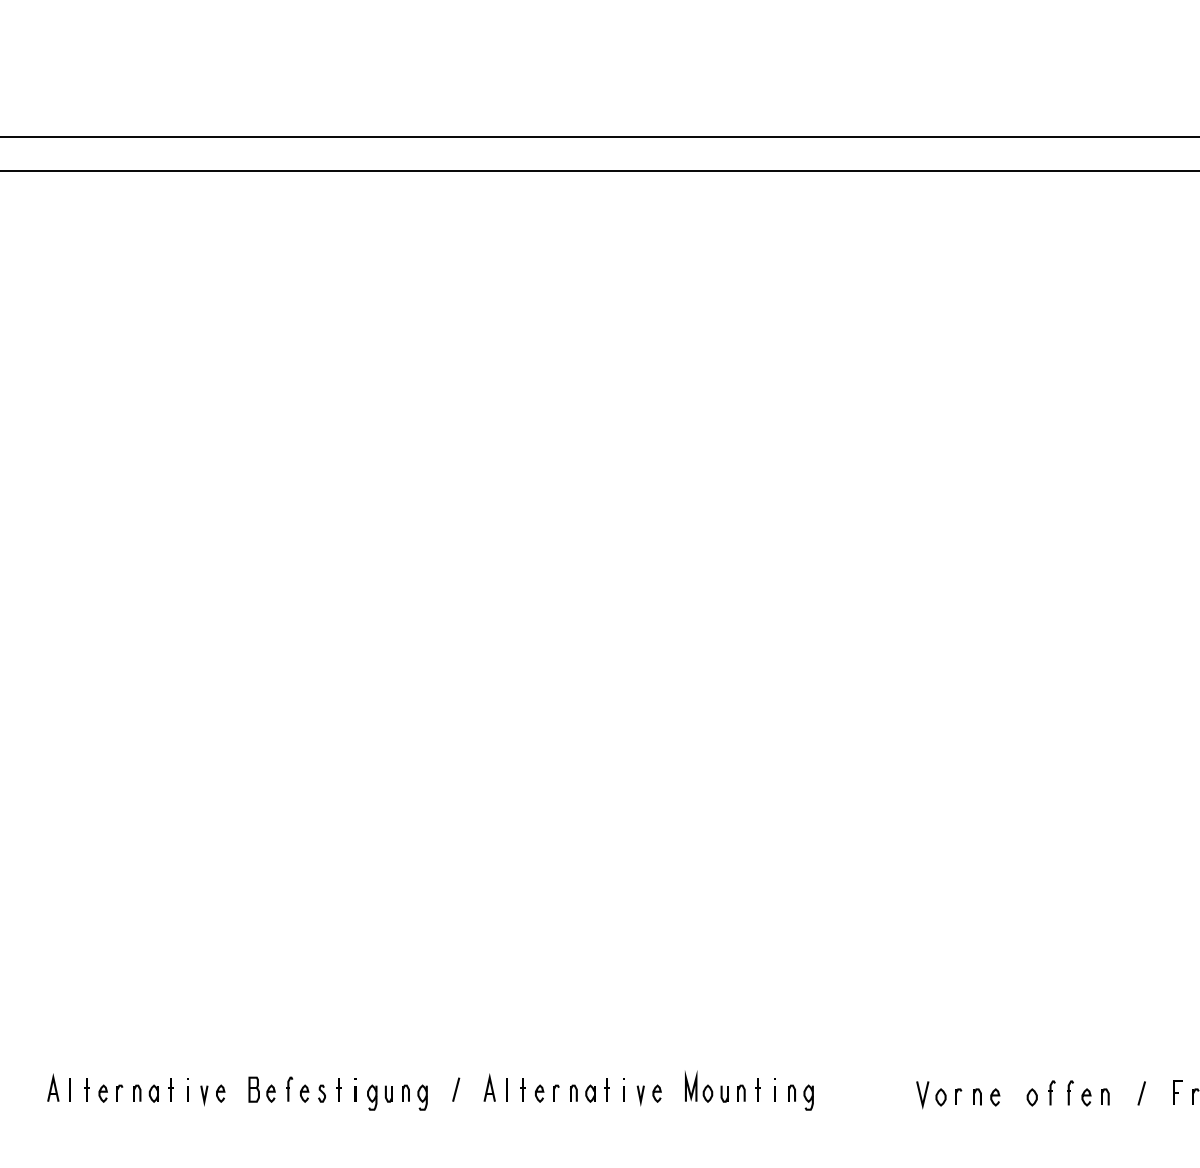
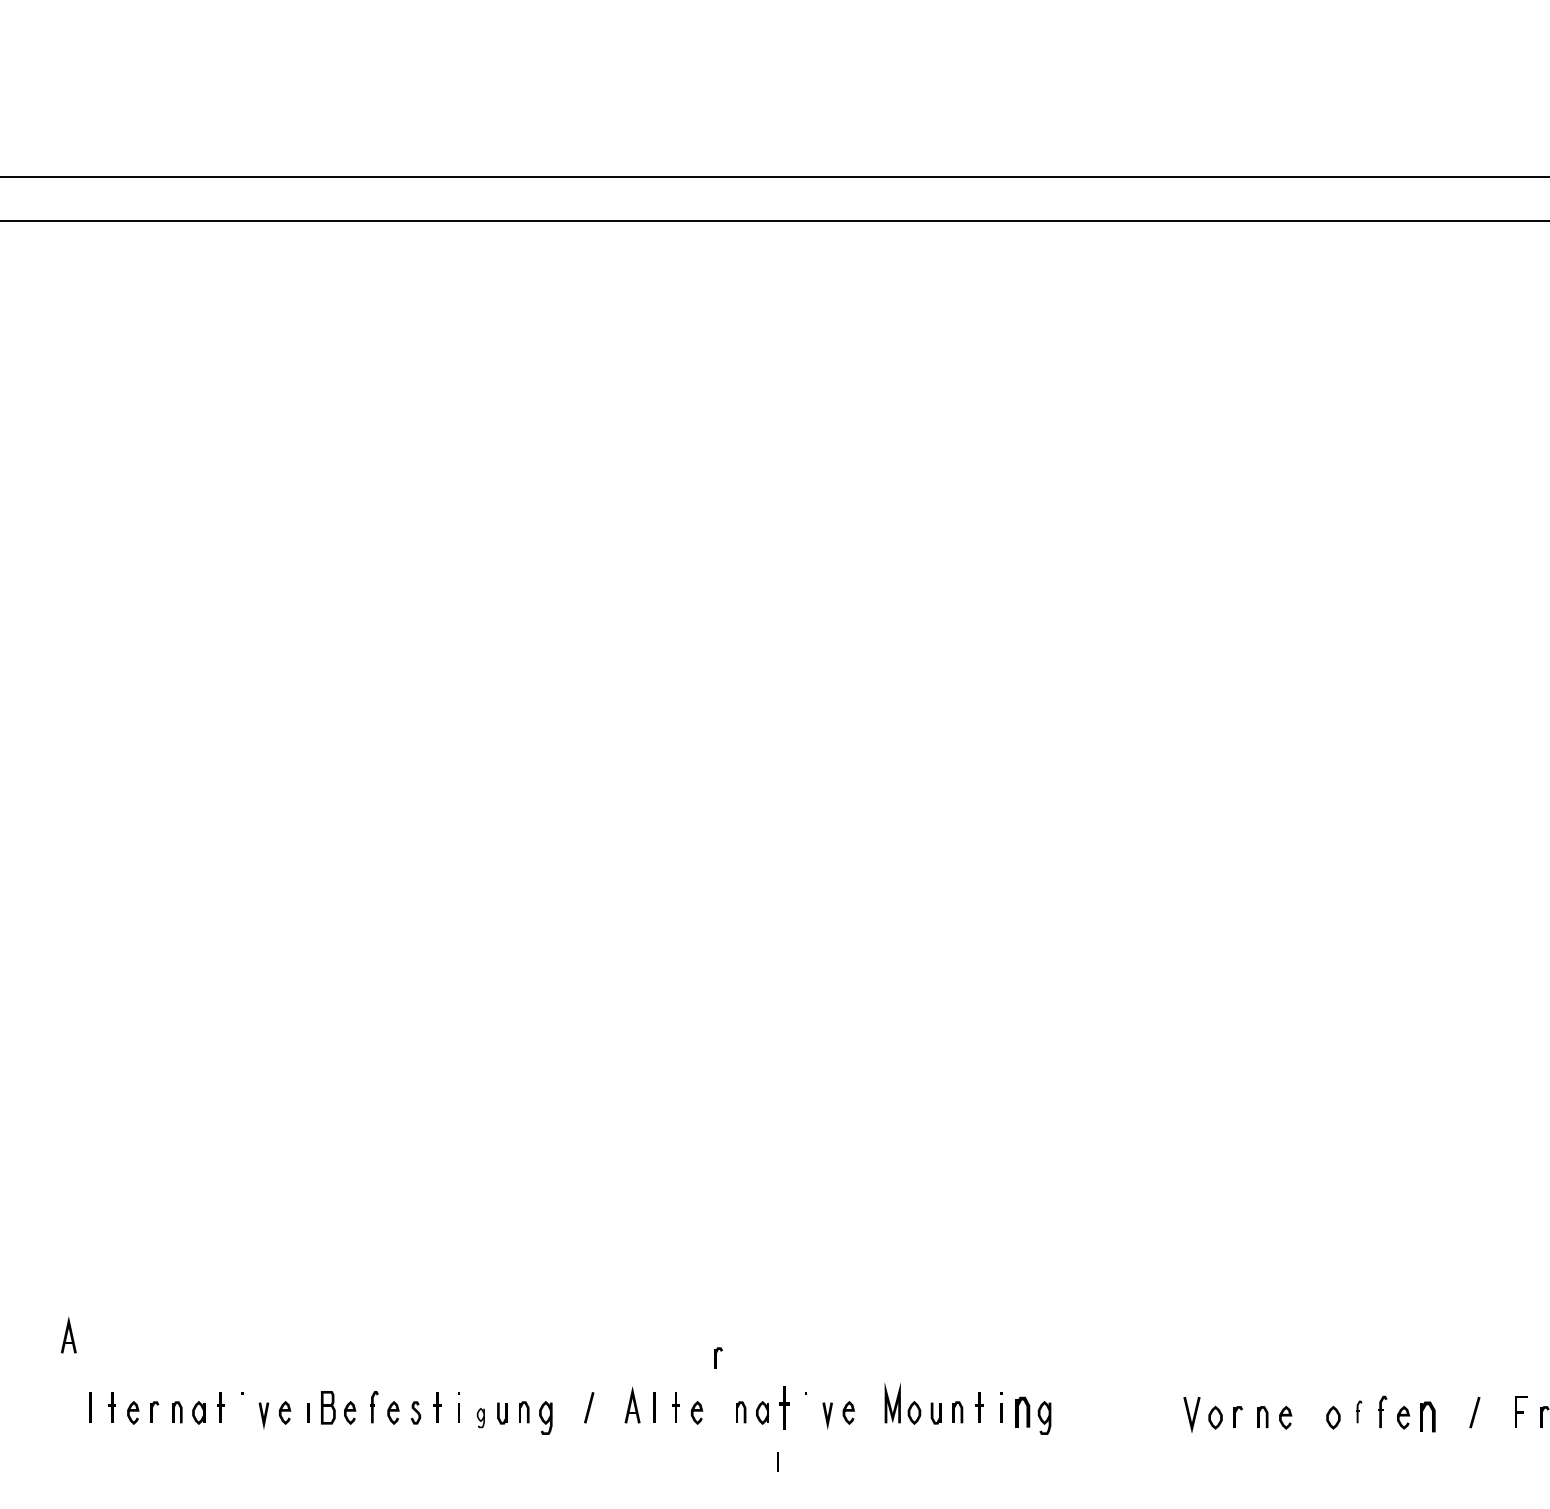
part: (53, 1087) -> (68, 1334), moved
part: (606, 1089) -> (783, 1407), size x1.4
part: (556, 1092) -> (718, 1357), moved
part: (1051, 1092) -> (1358, 1411), size x0.7
line: (187, 1093) -> (308, 1412), moved
line: (623, 1093) -> (777, 1461), moved
part: (792, 1093) -> (1023, 1412), size x1.4
part: (372, 1097) -> (480, 1417), size x0.6
part: (1105, 1097) -> (1427, 1417), size x1.4

